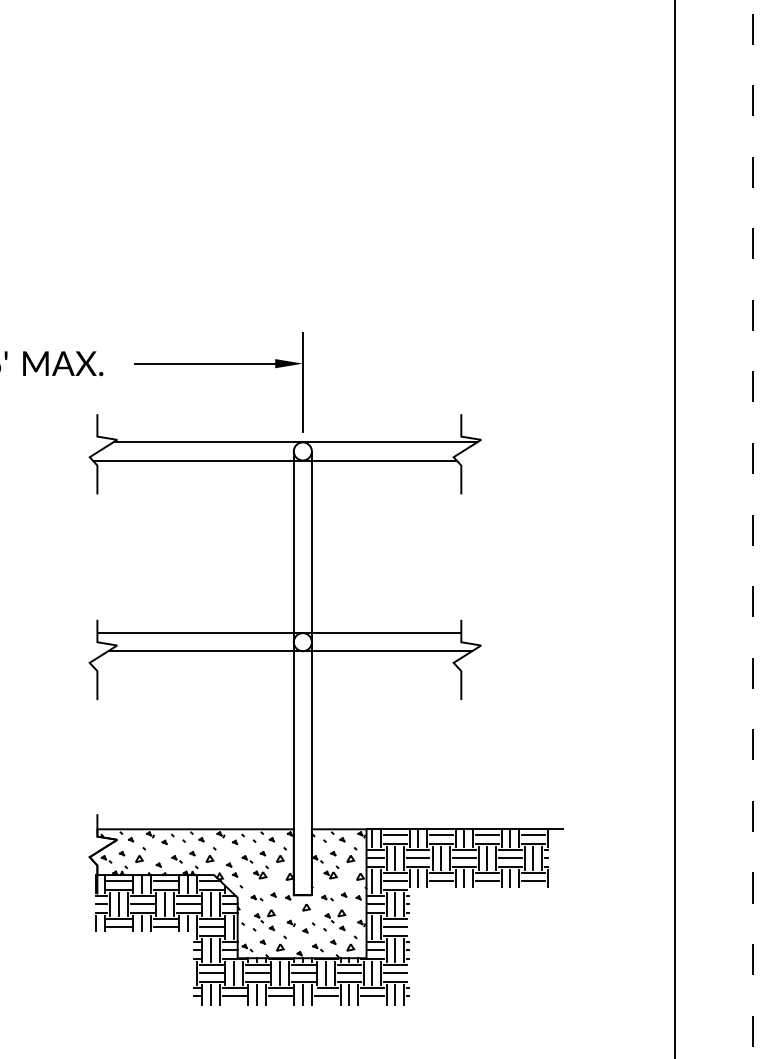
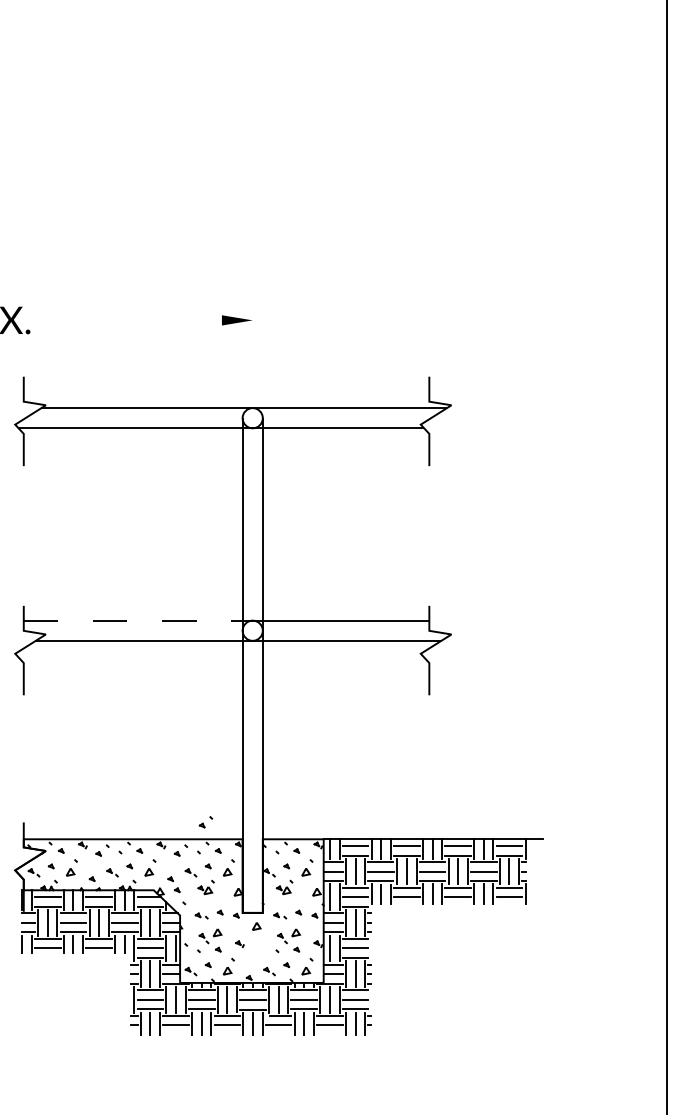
line: (205, 363) -> (144, 320), removed
line: (302, 382) -> (252, 341), removed
line: (200, 633) -> (138, 621), solid -> dashed
part: (308, 927) -> (205, 821), moved

